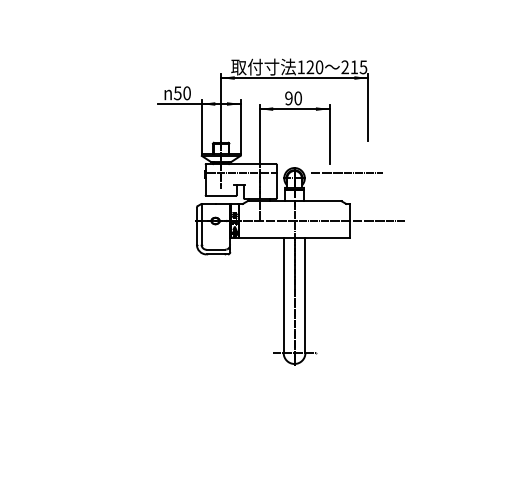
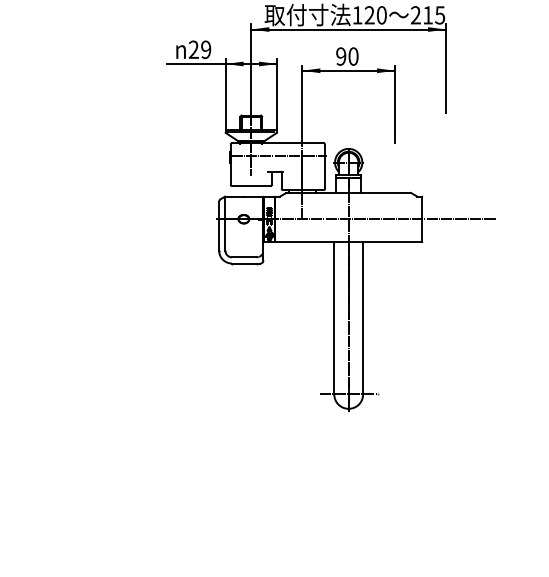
text: (182, 93) -> (200, 50), 50 -> 29
line: (347, 173) -> (418, 156), removed

